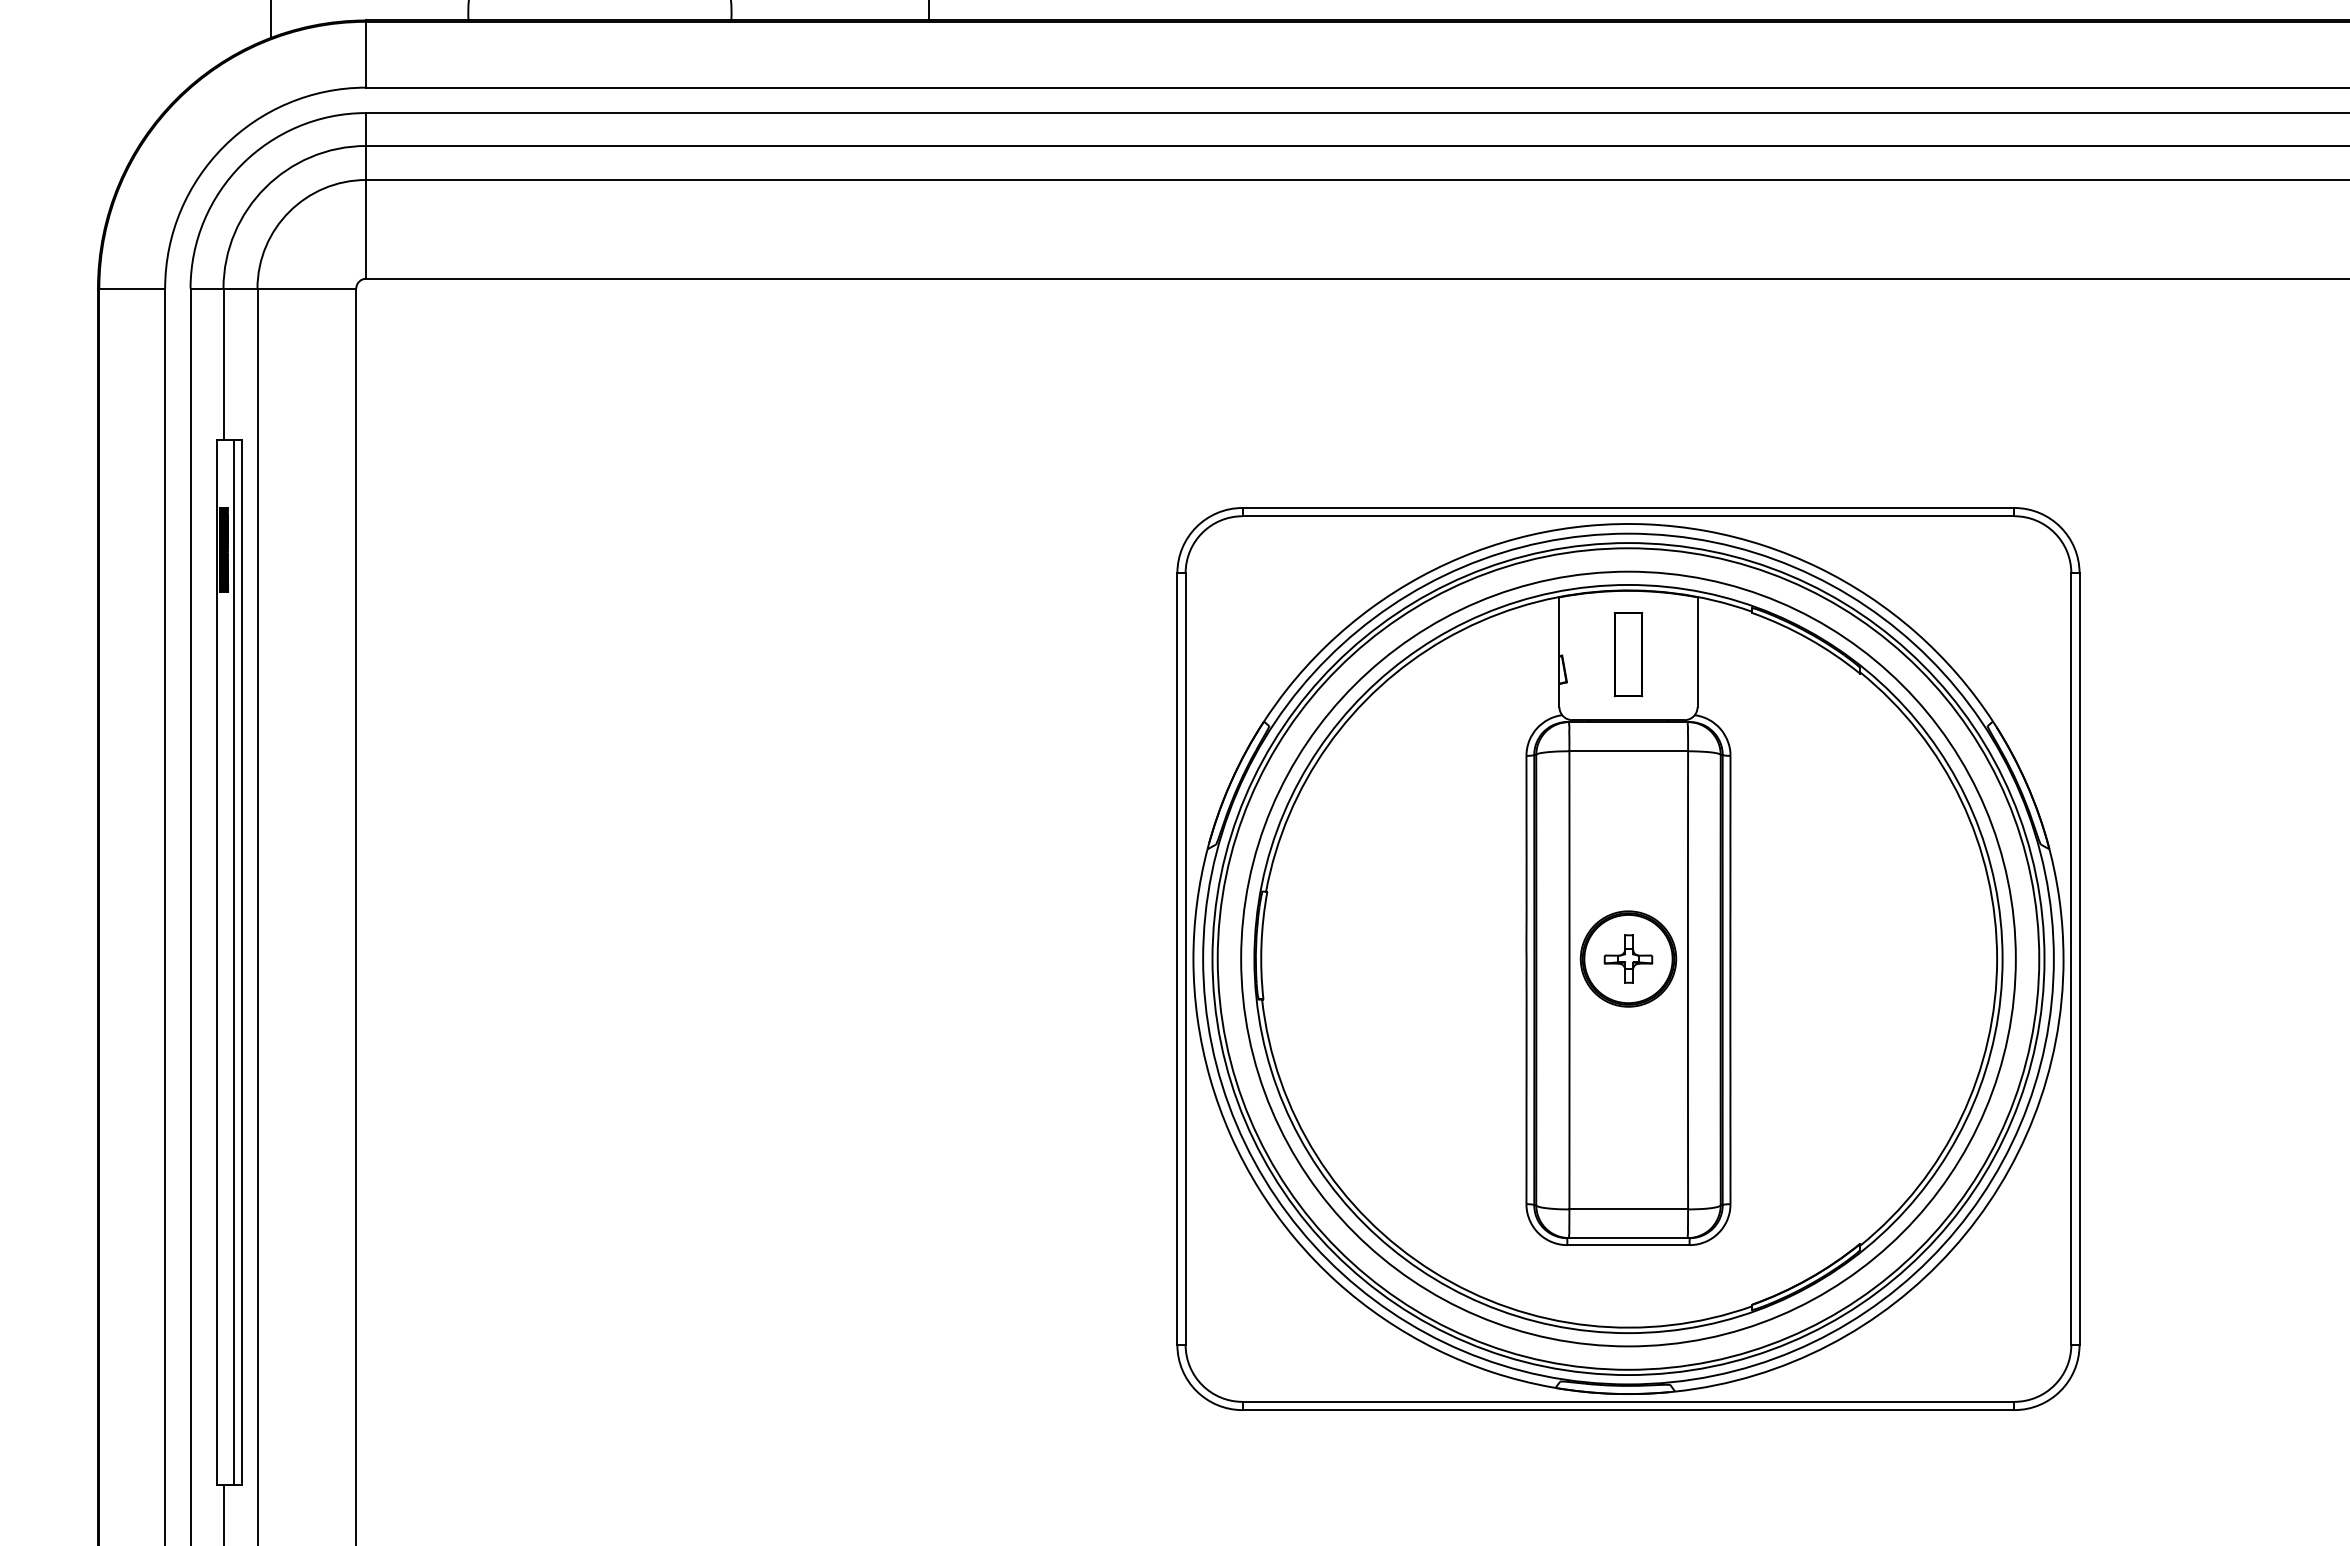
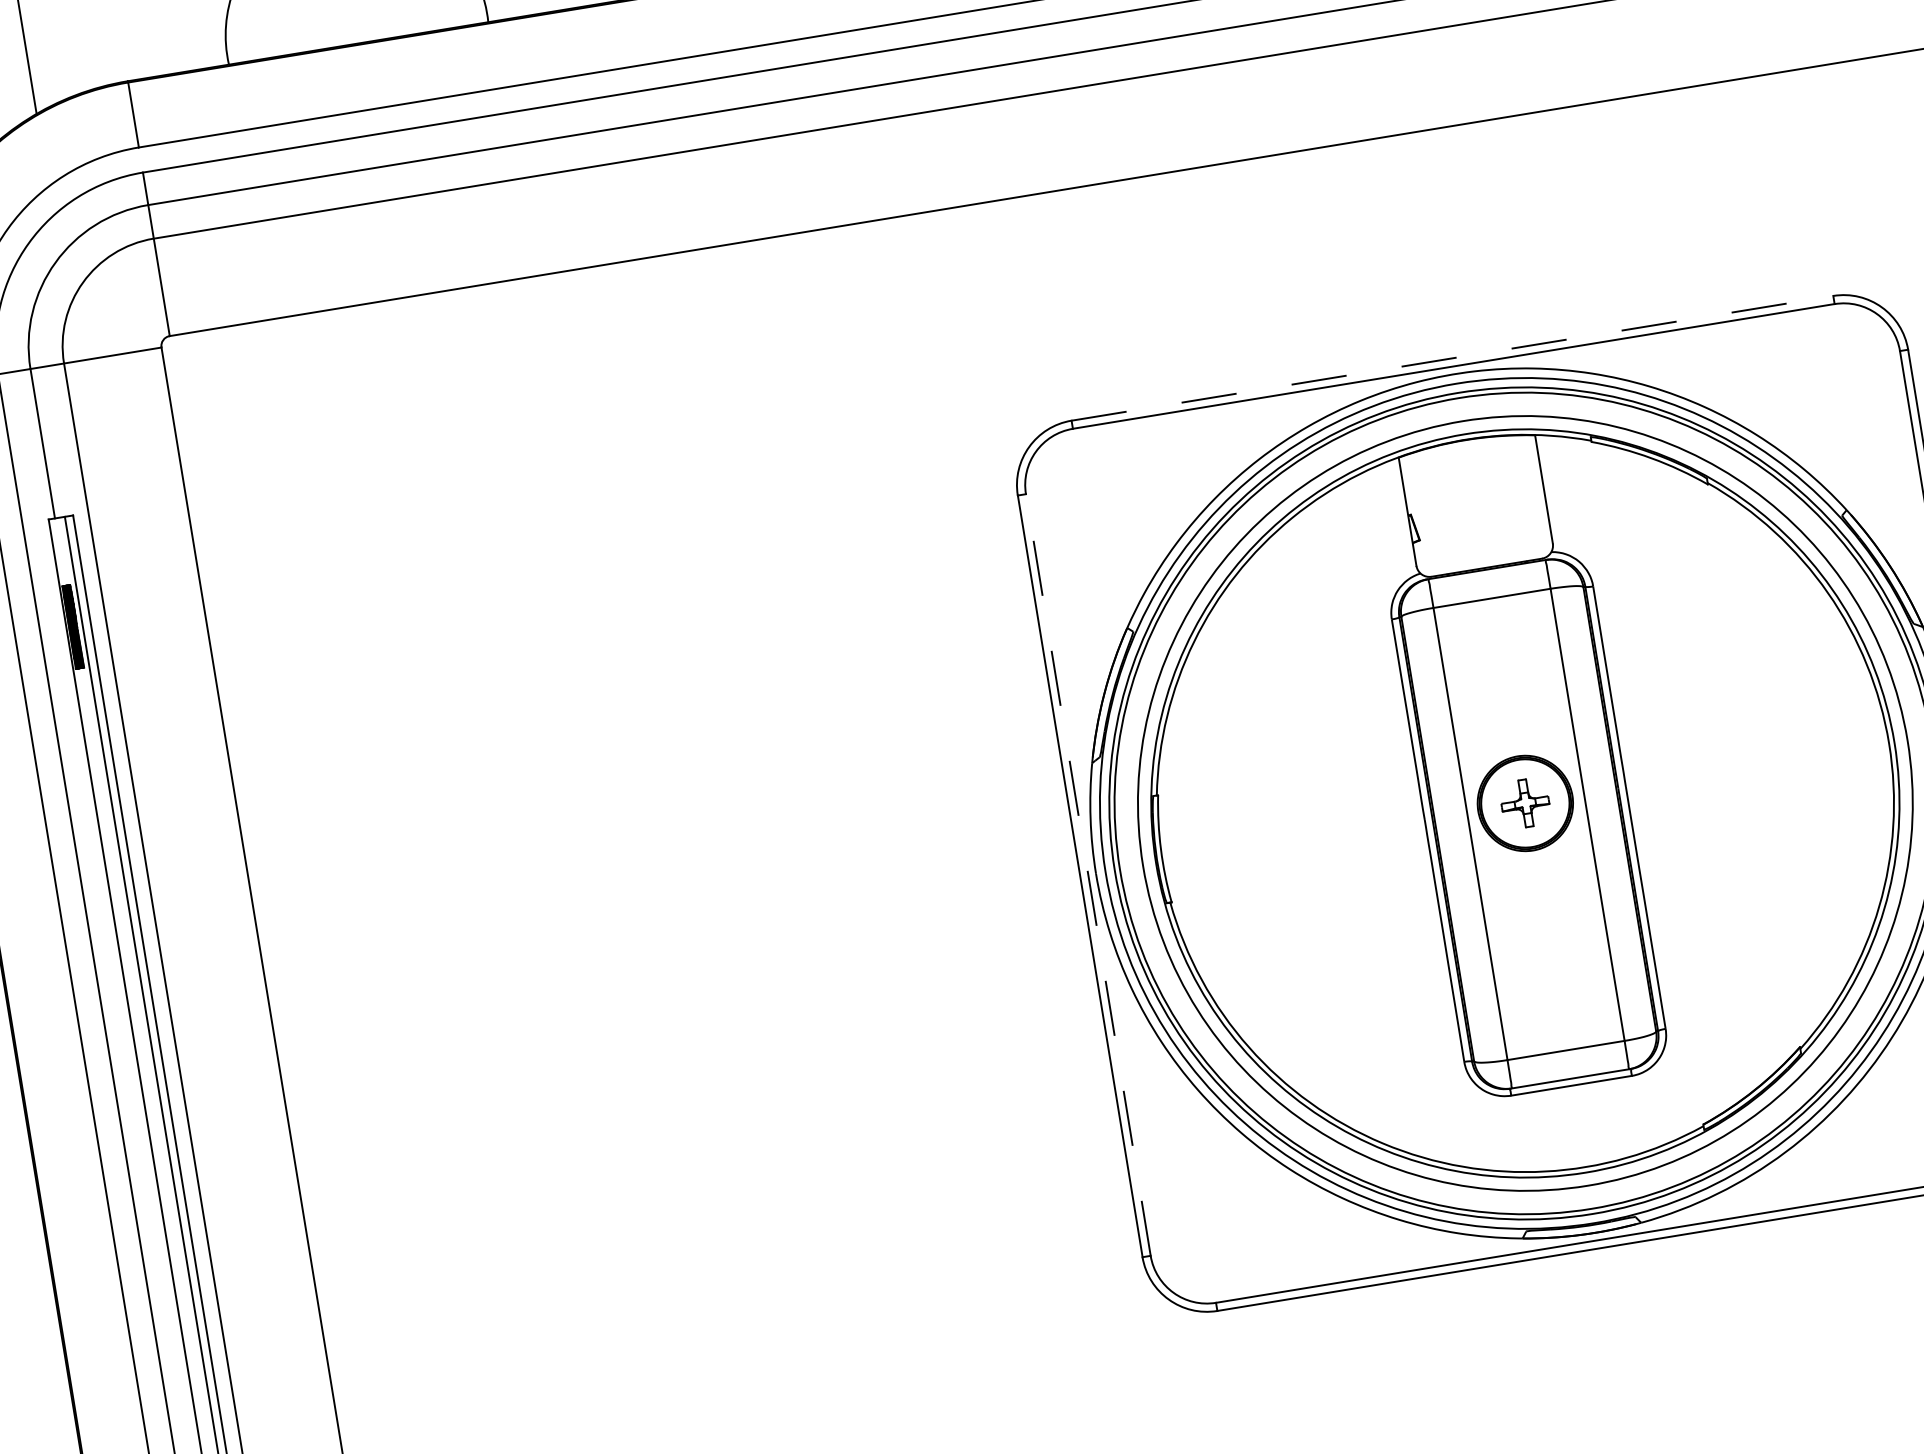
line: (1628, 508) -> (1452, 358), solid -> dashed
part: (1628, 654) -> (1476, 502), removed
line: (1185, 959) -> (1088, 875), solid -> dashed

